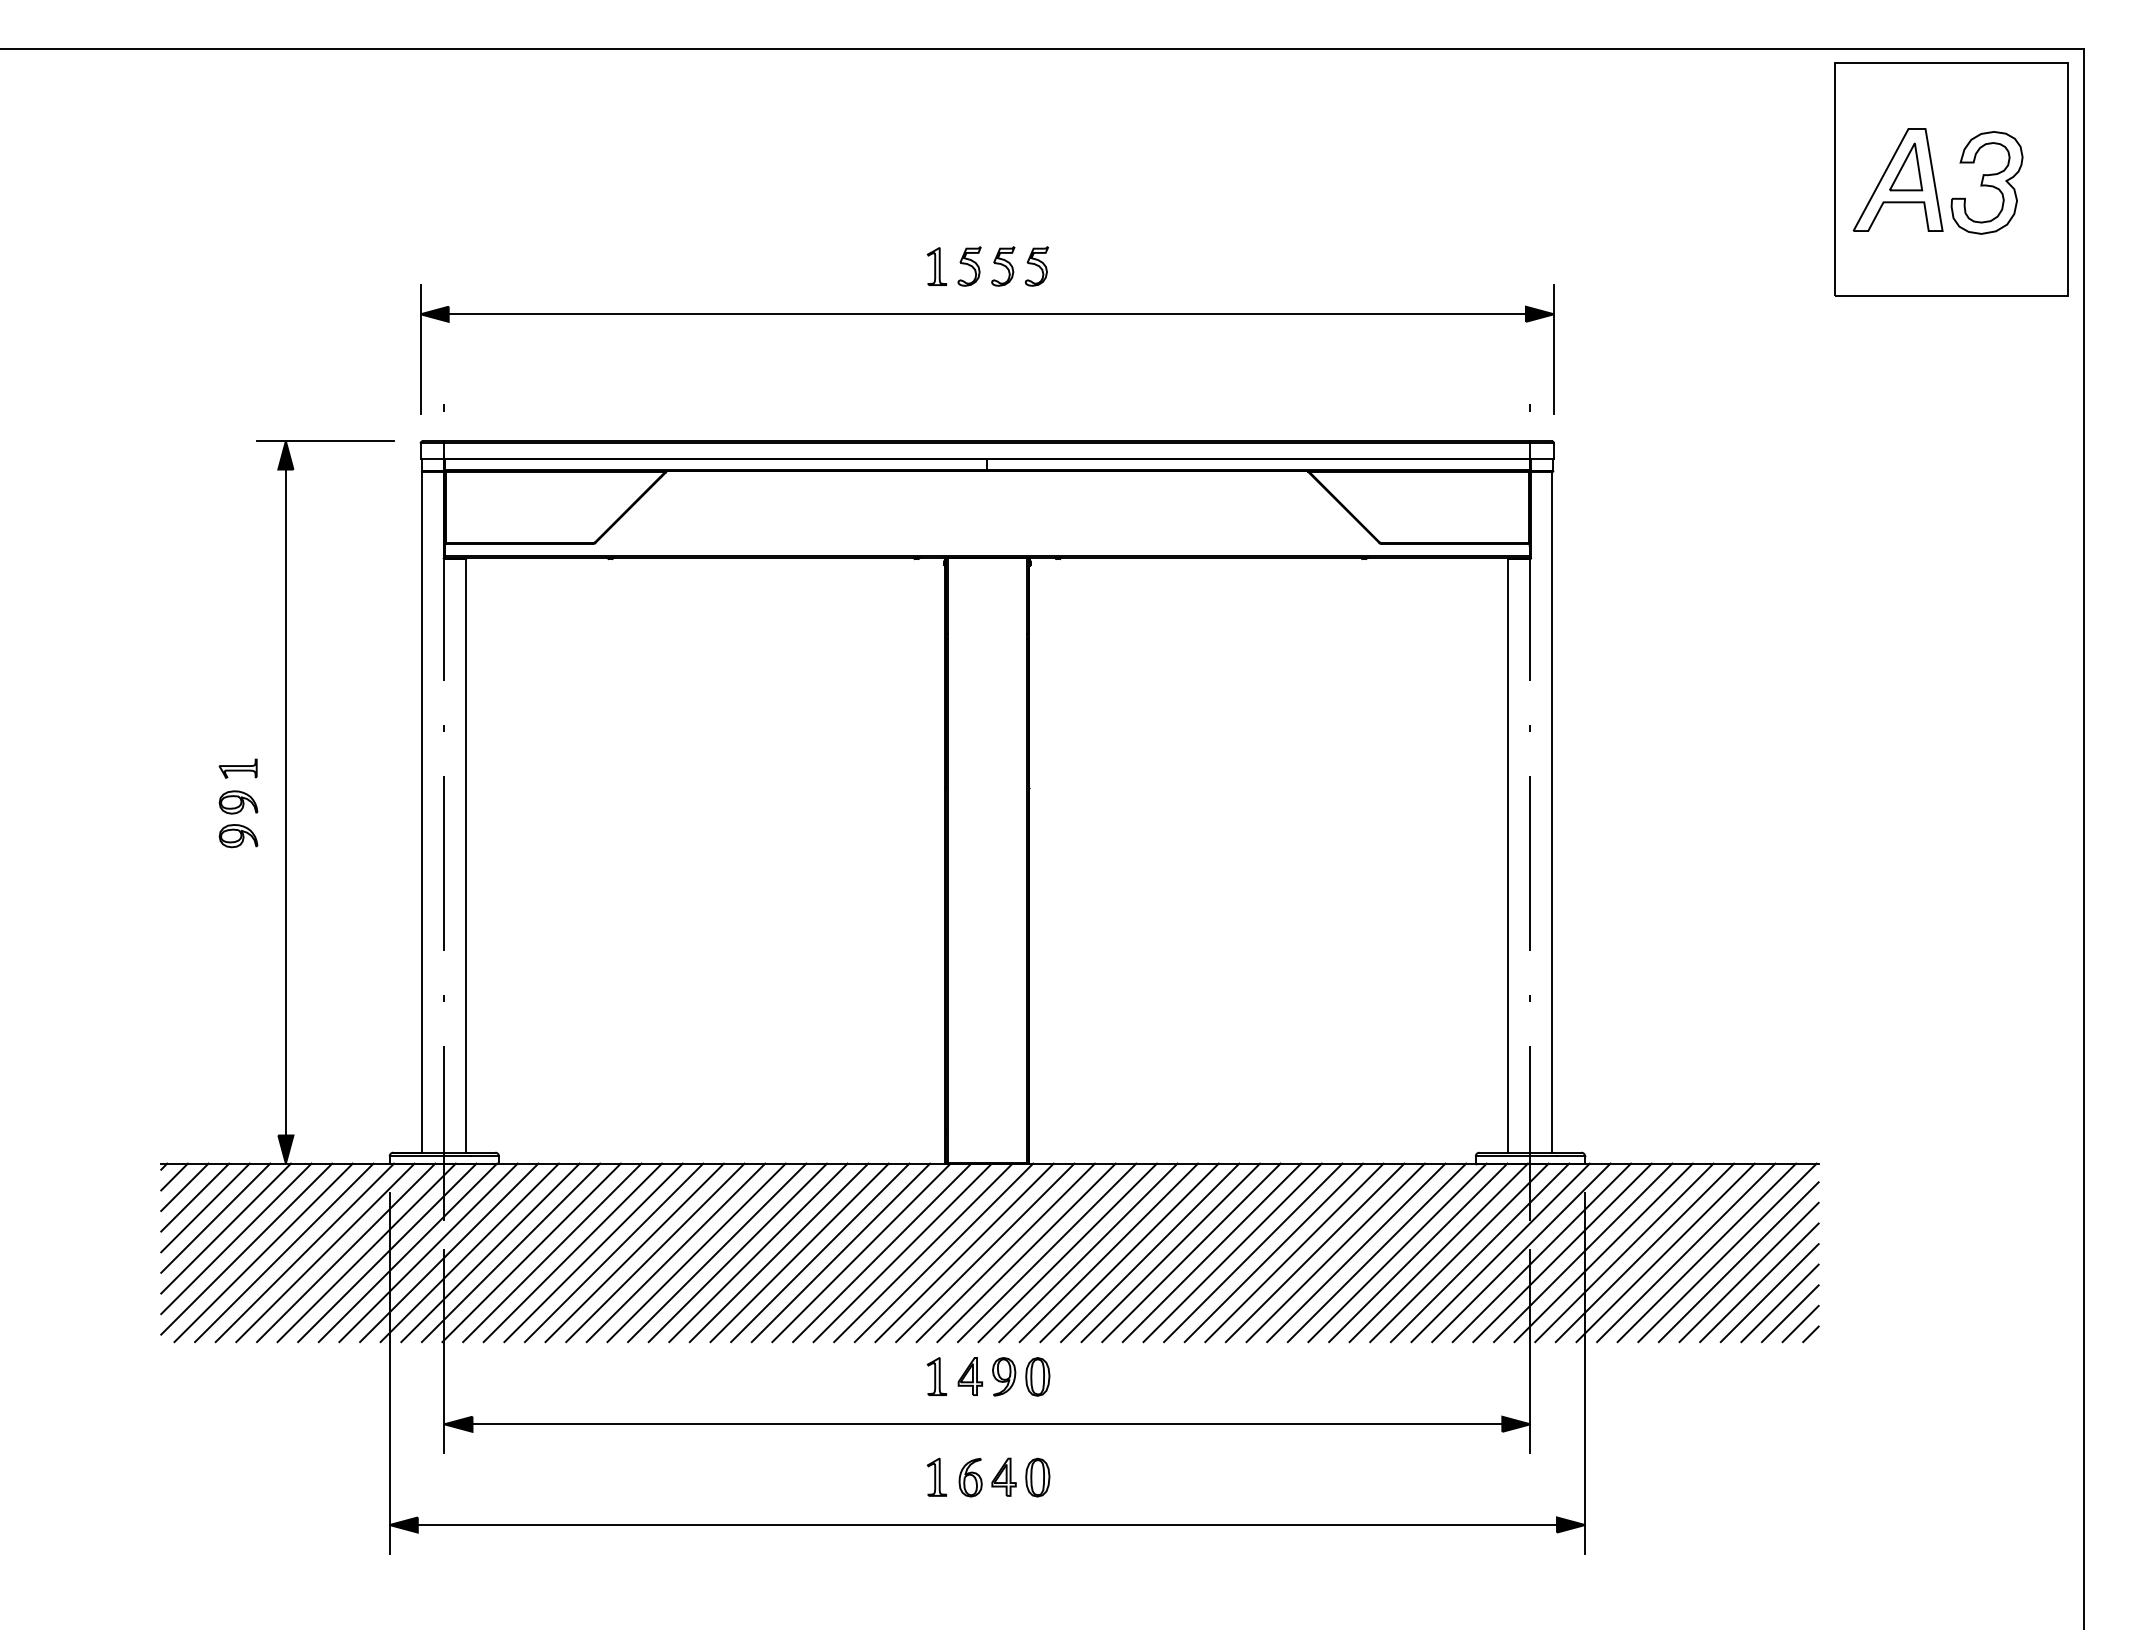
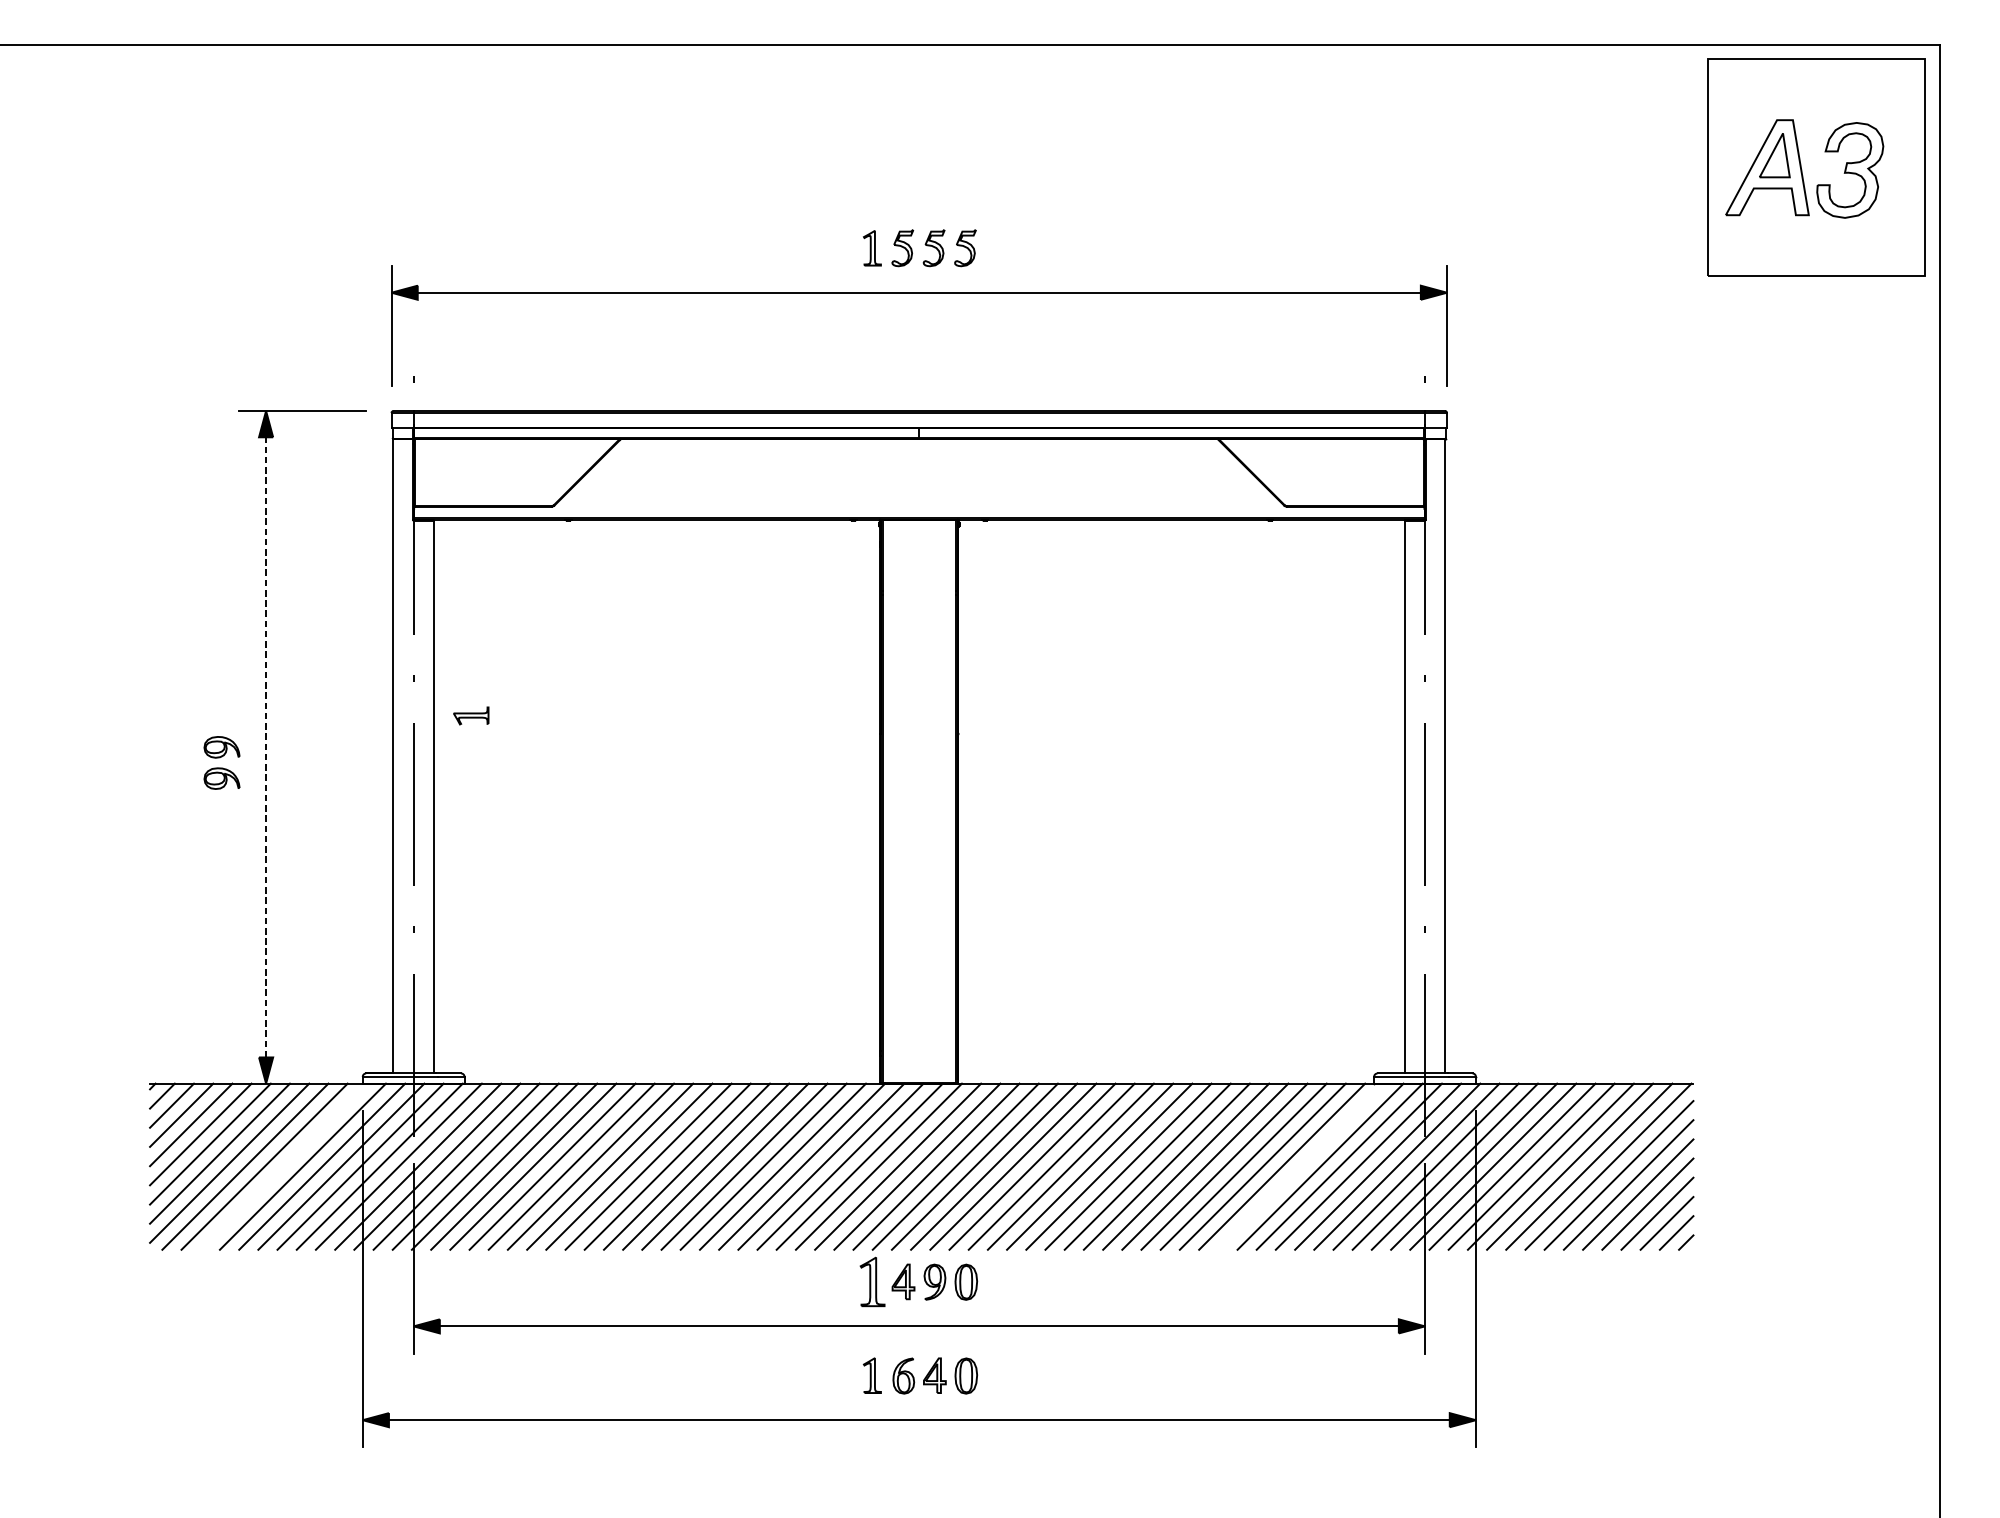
part: (237, 768) -> (470, 715), moved
line: (285, 802) -> (265, 747), solid -> dashed
line: (304, 1252) -> (283, 1166), removed
line: (1397, 1252) -> (1301, 1166), removed
part: (936, 1376) -> (871, 1281), size x1.4

